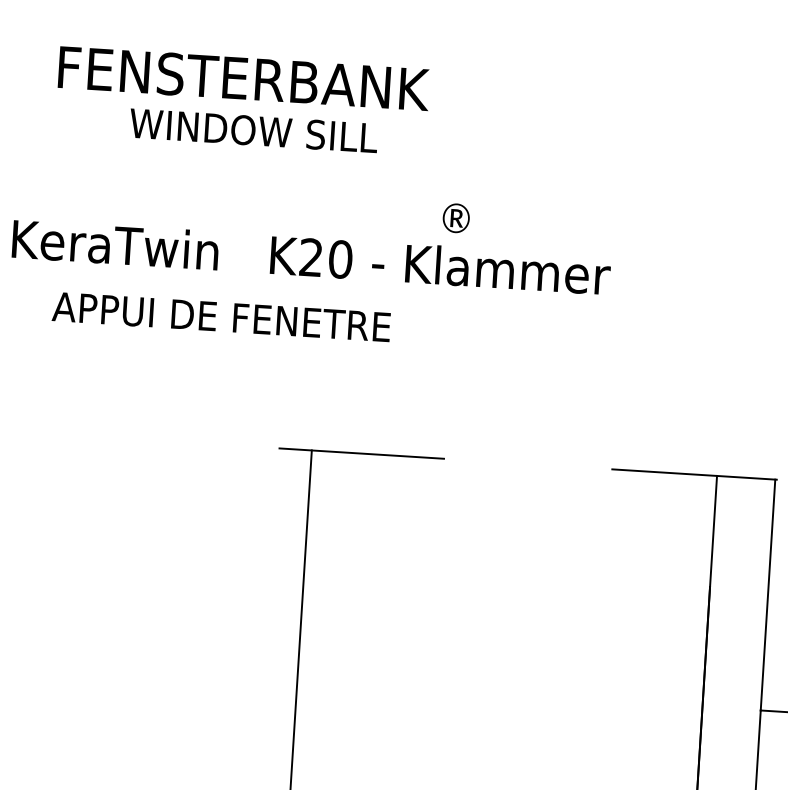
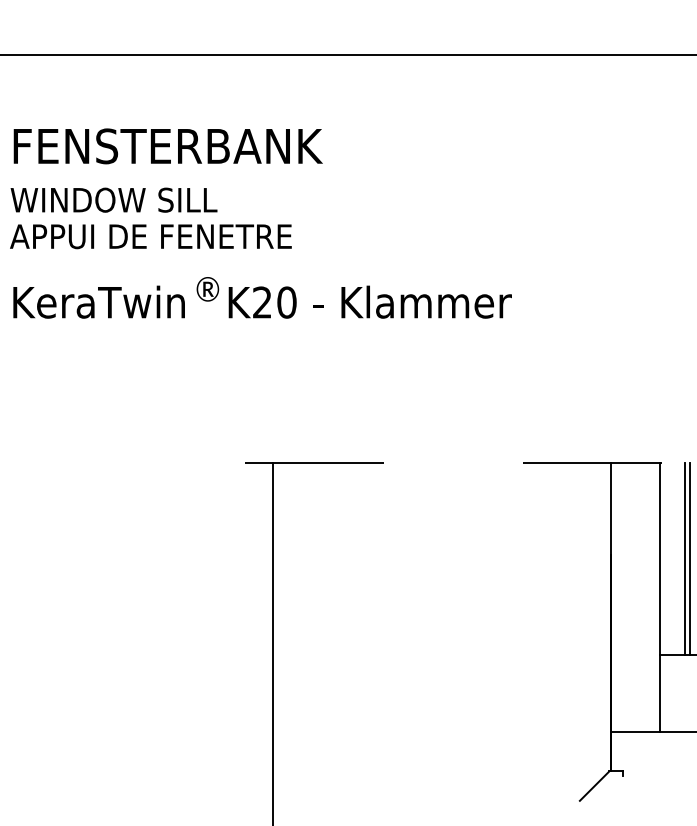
text: (243, 78) -> (167, 146), moved
text: (253, 129) -> (113, 199), moved
text: (455, 218) -> (207, 289), moved
text: (220, 316) -> (150, 236), moved

